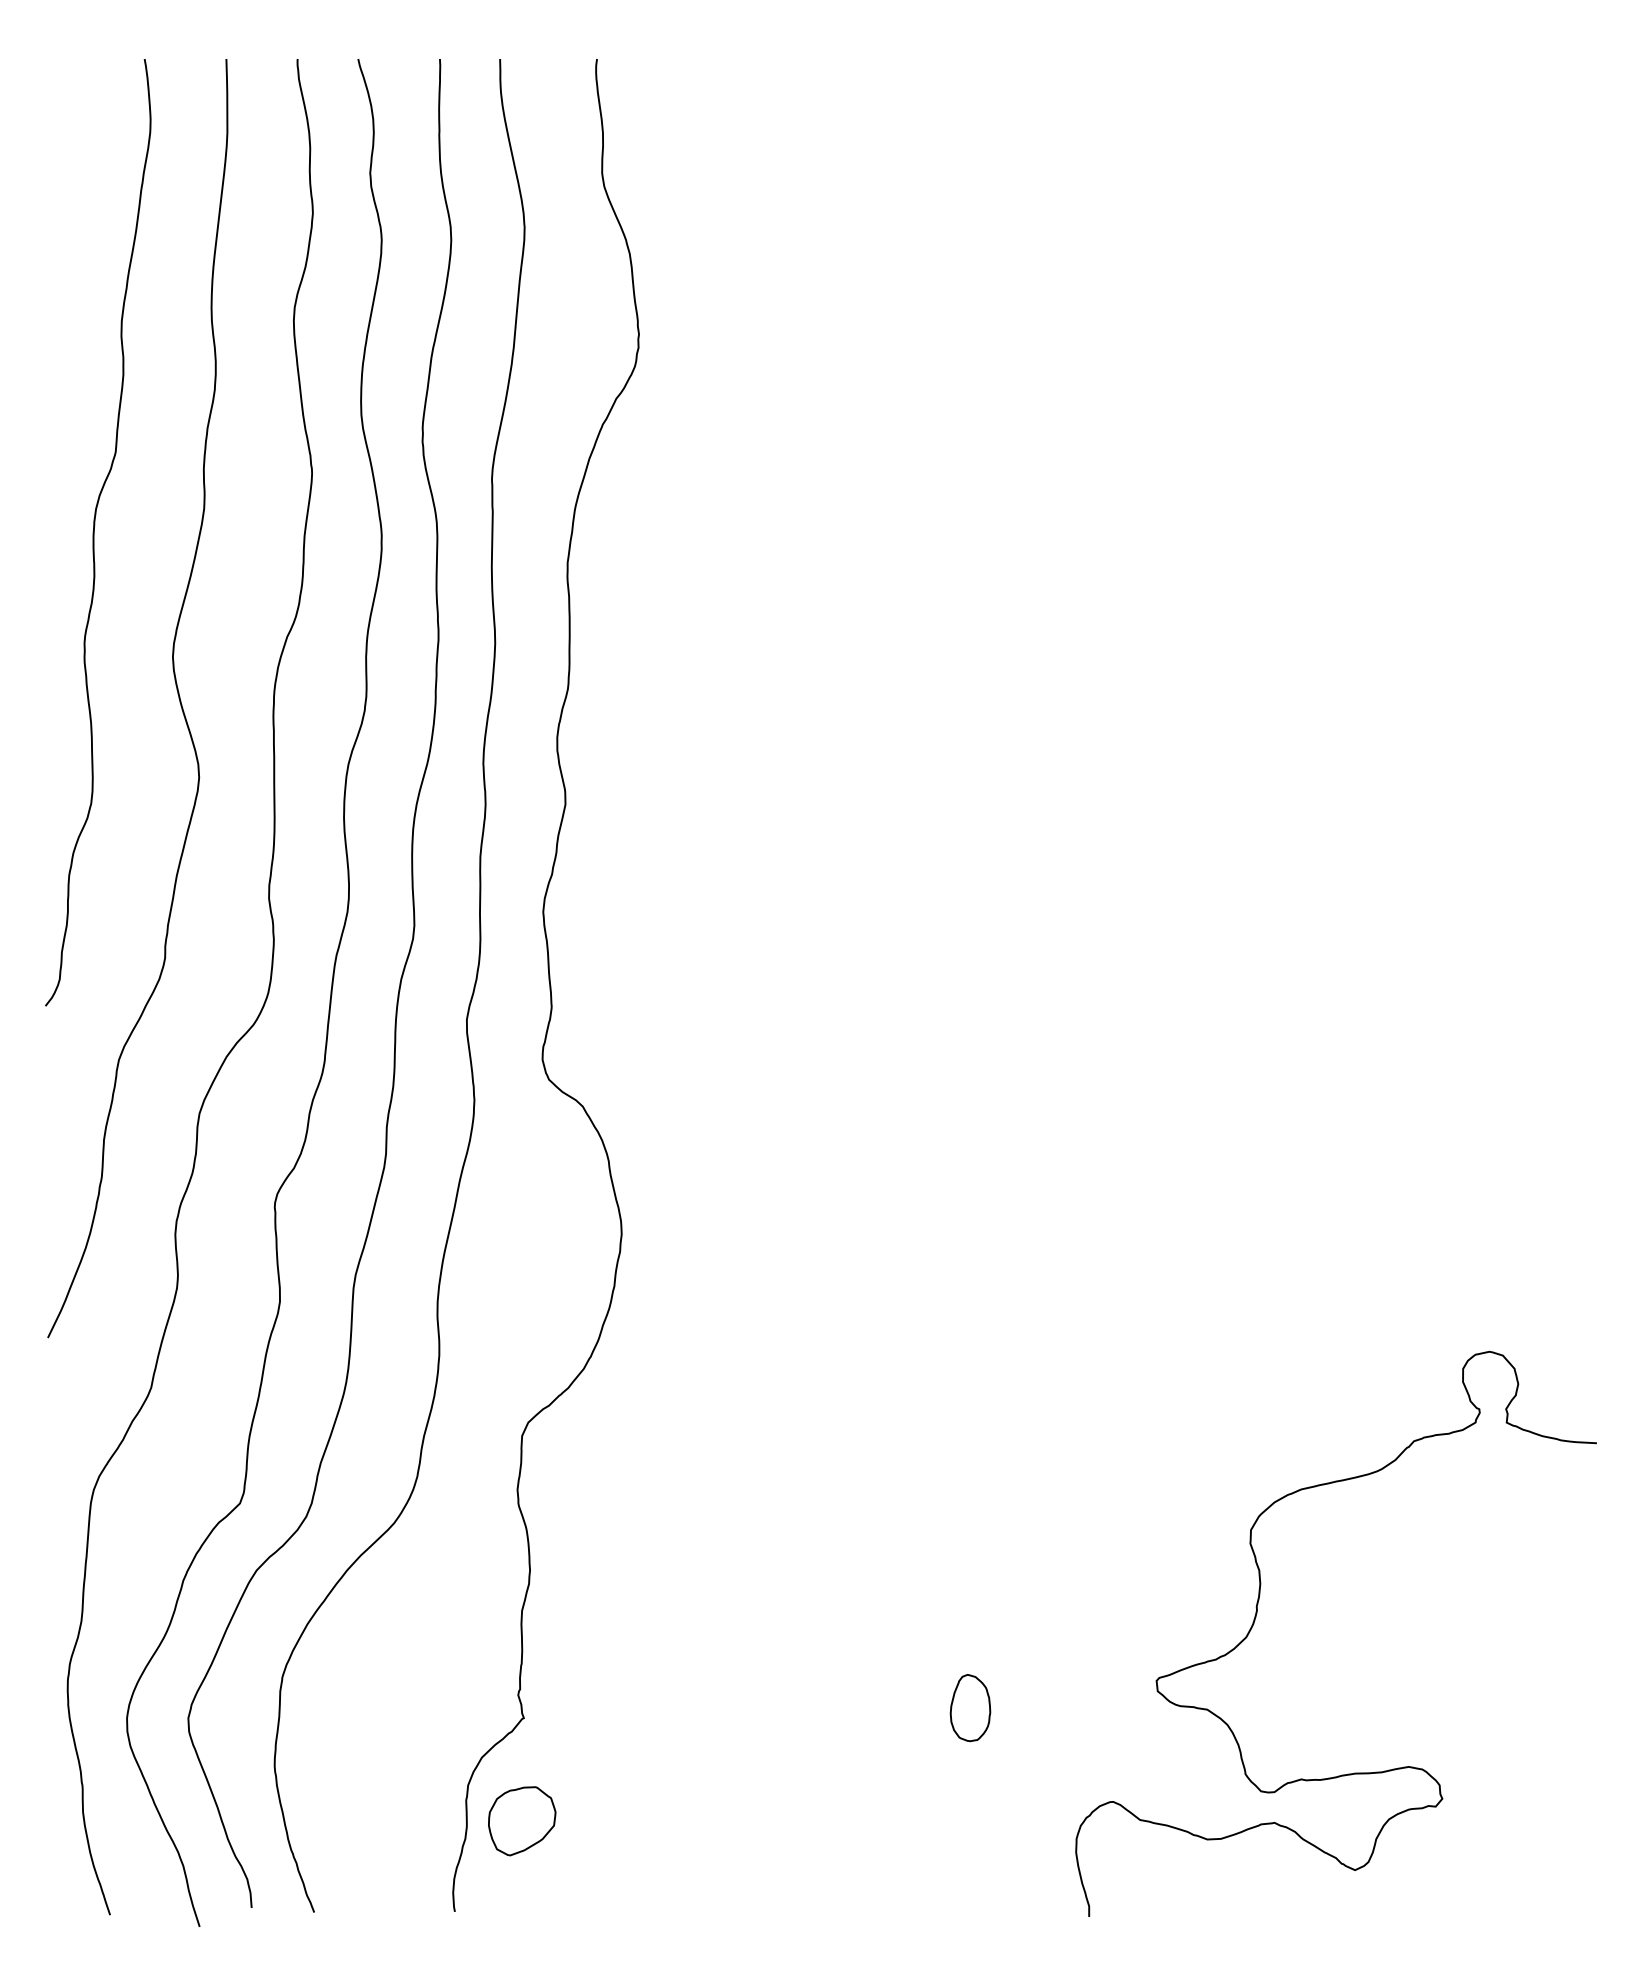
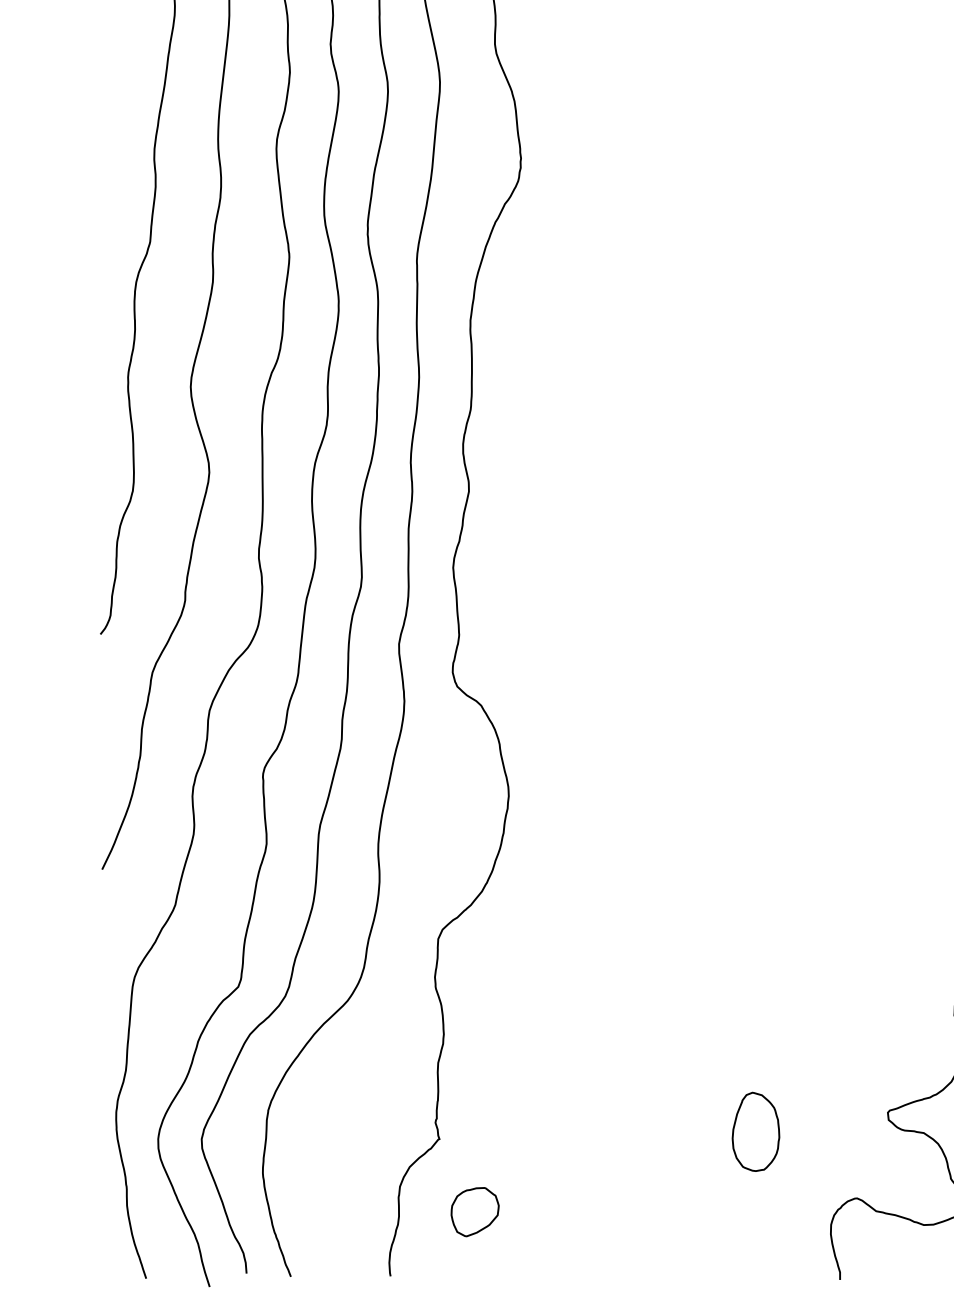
part: (970, 1707) -> (756, 1131), size x1.67
part: (522, 1821) -> (475, 1212), moved

